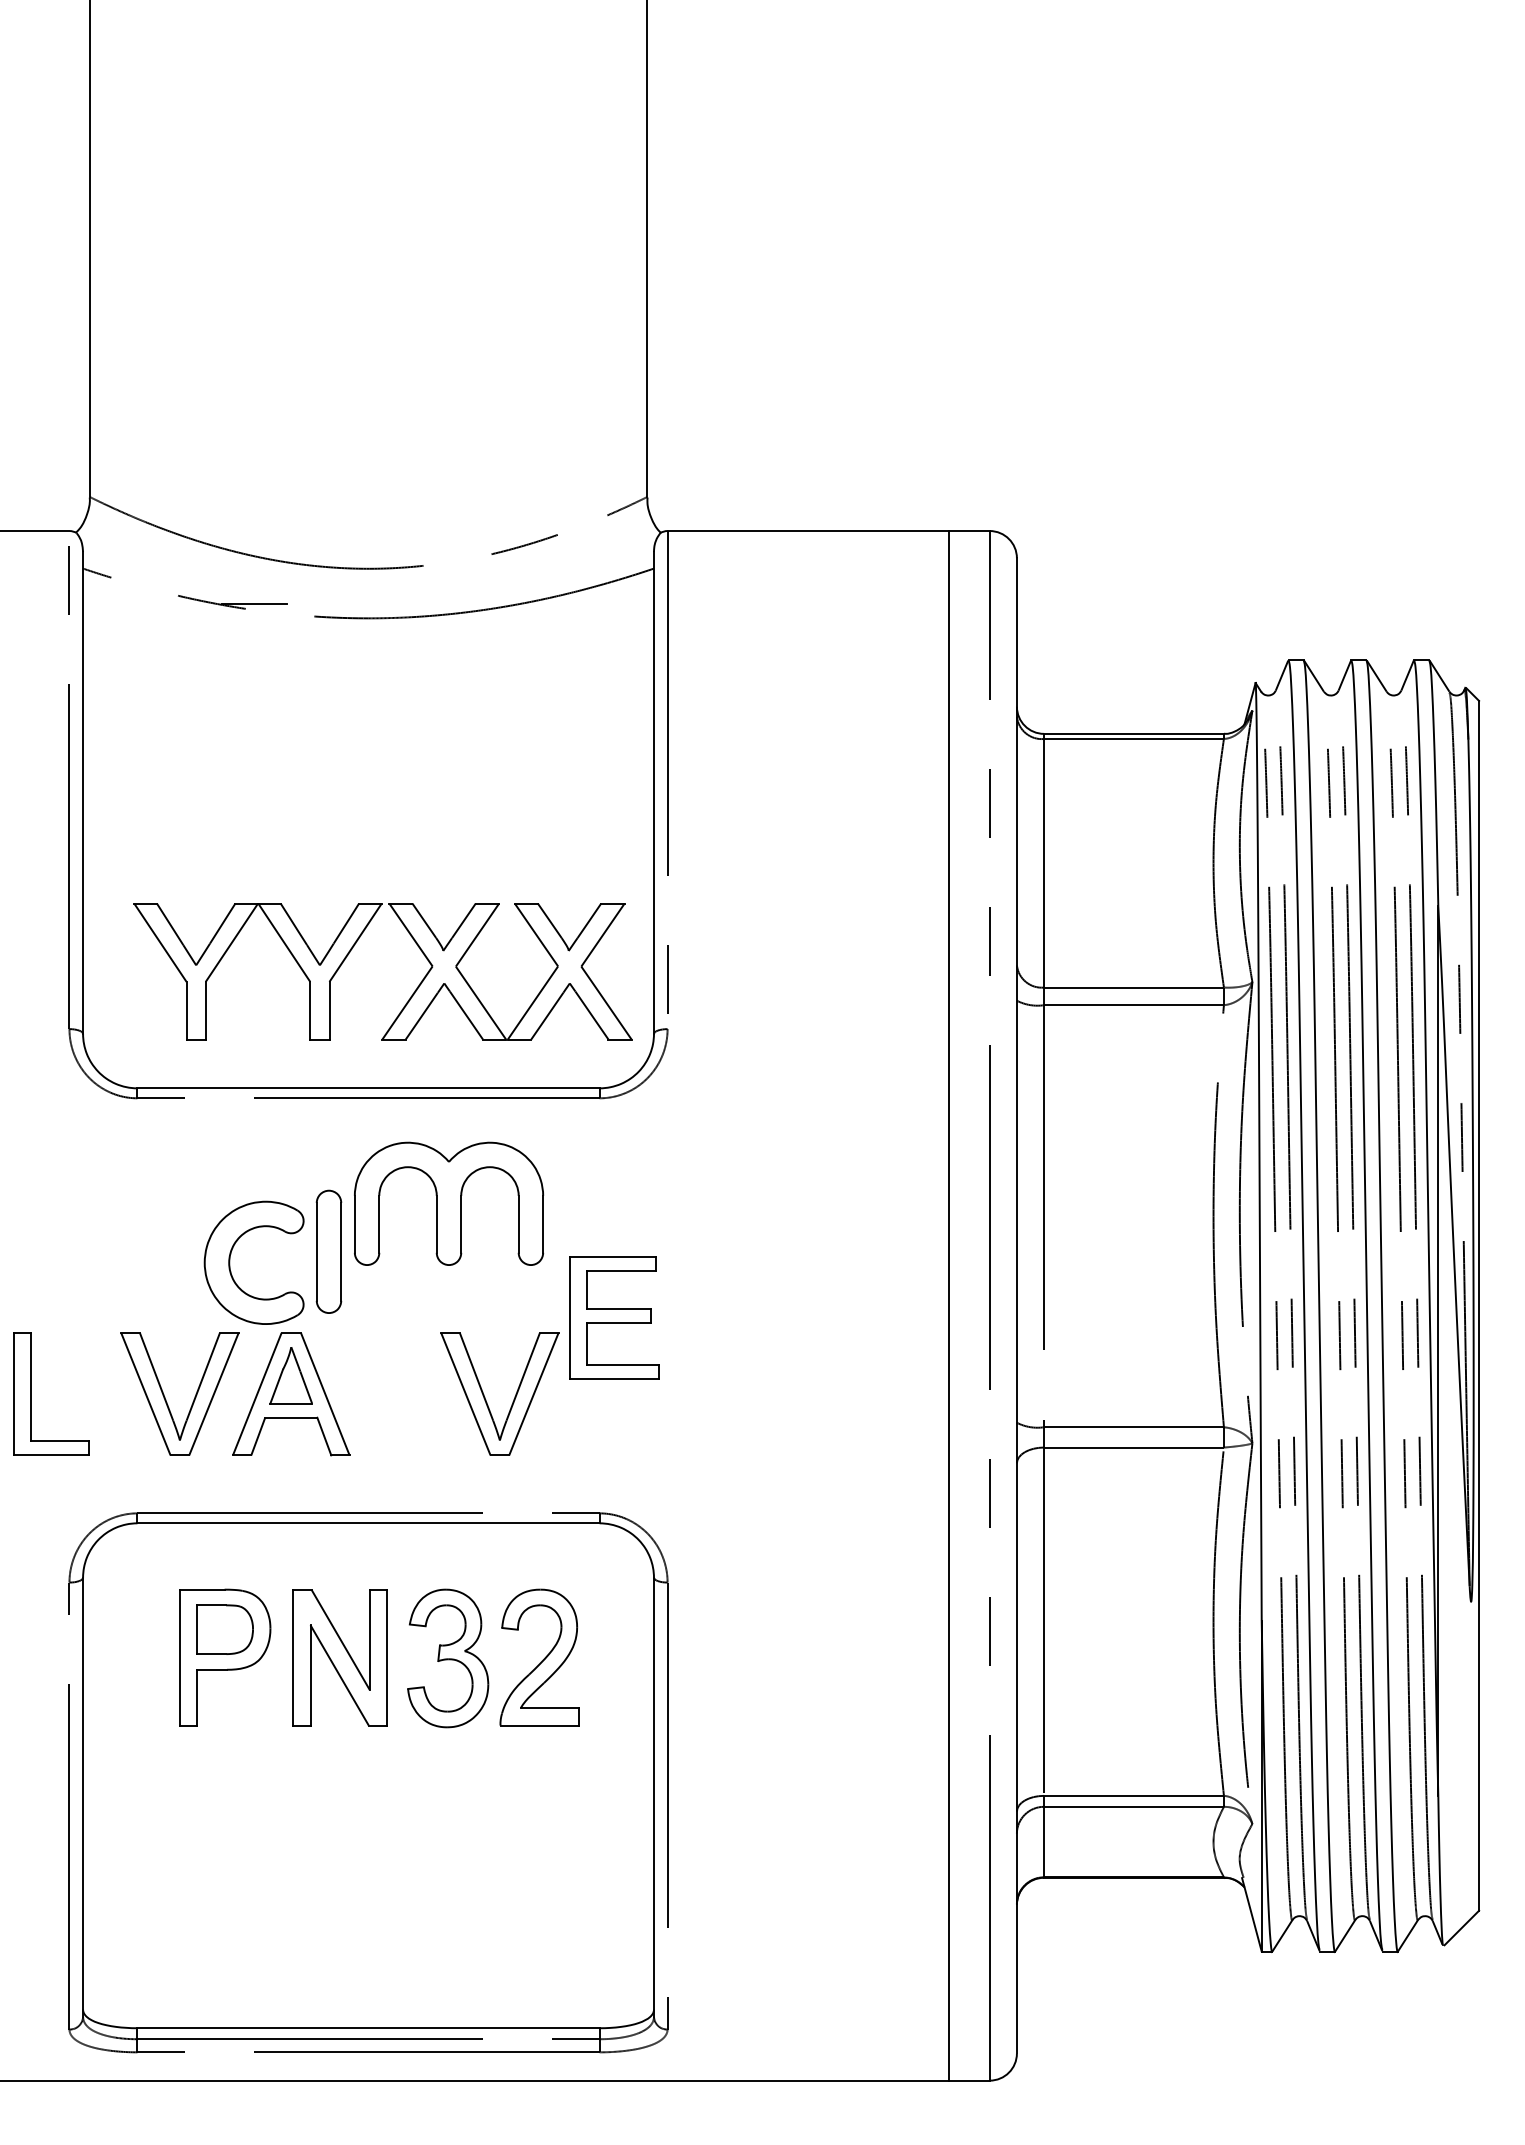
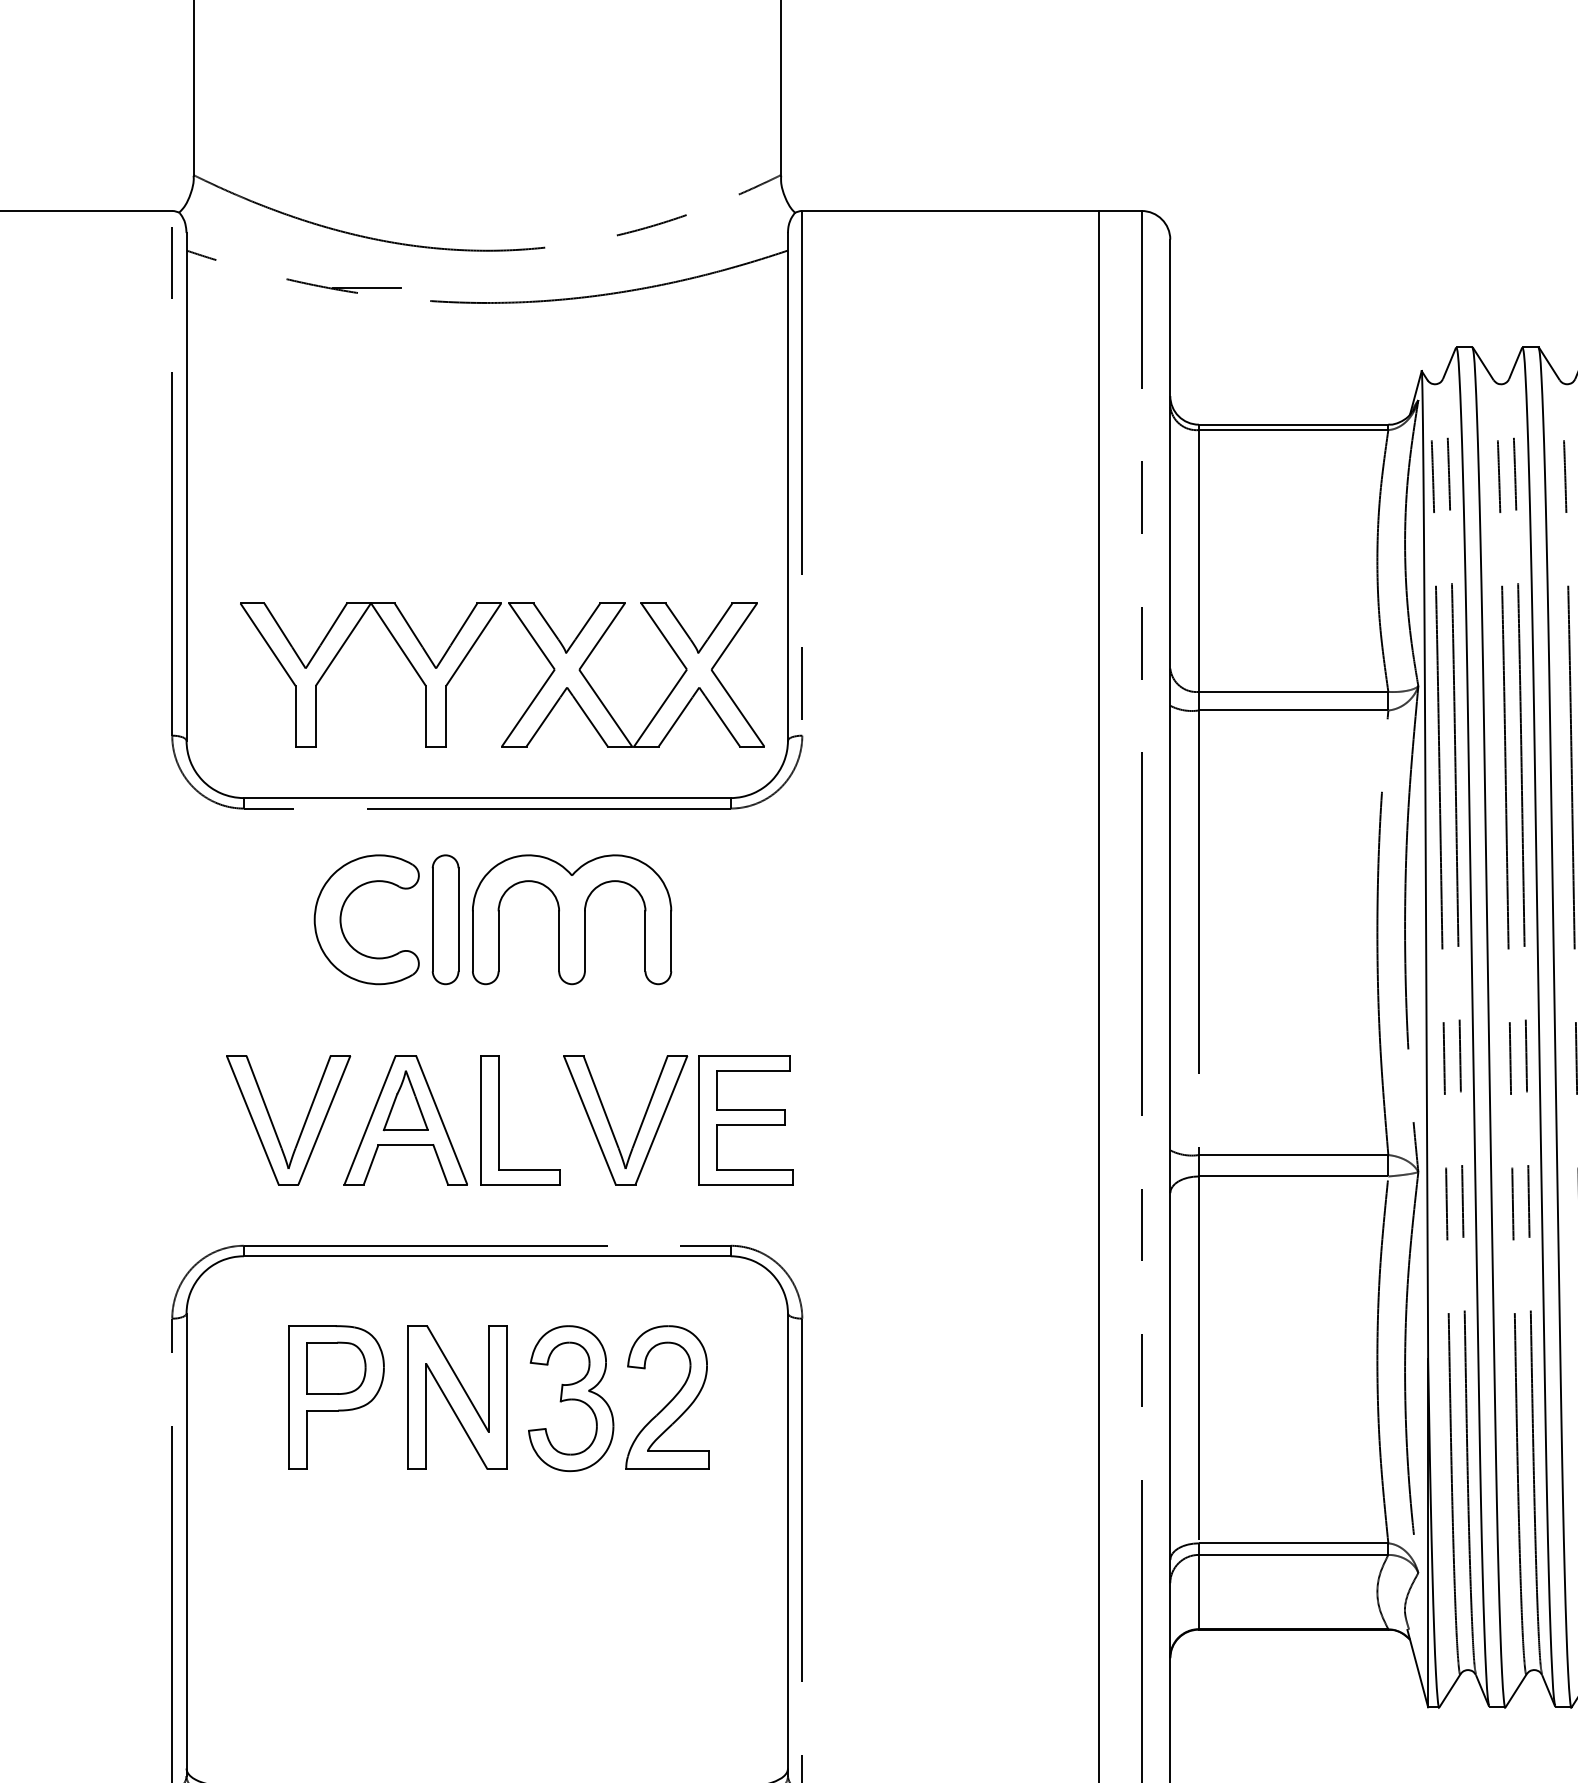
part: (328, 1251) -> (445, 919), moved
part: (230, 1262) -> (341, 919), moved
part: (614, 1317) -> (746, 1119), moved
part: (31, 1393) -> (499, 1119), moved

